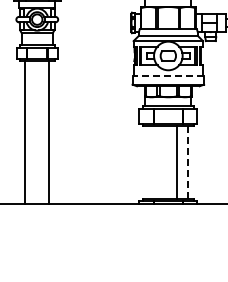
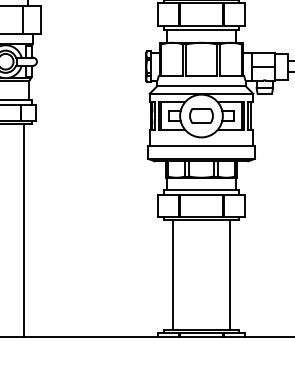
line: (168, 75) -> (201, 145), dashed -> solid
line: (177, 162) -> (173, 275), moved
line: (187, 162) -> (230, 275), dashed -> solid

